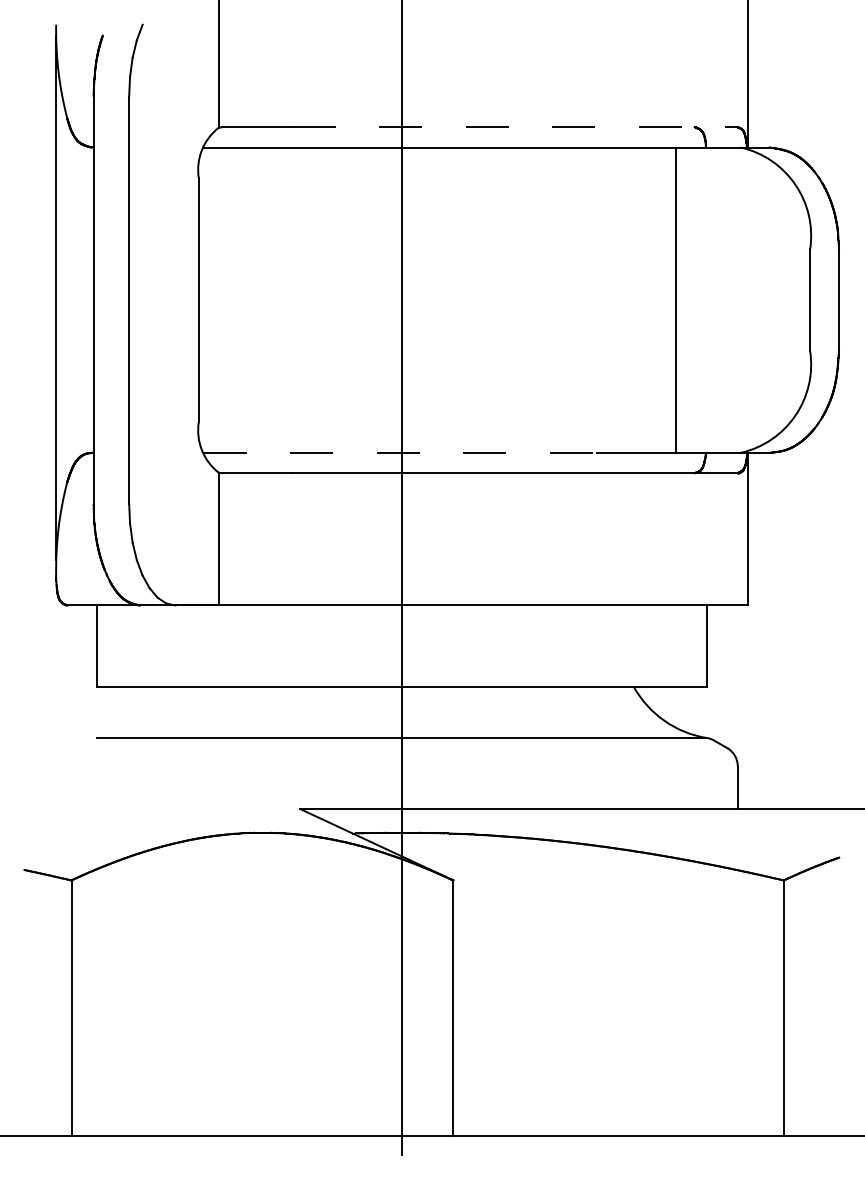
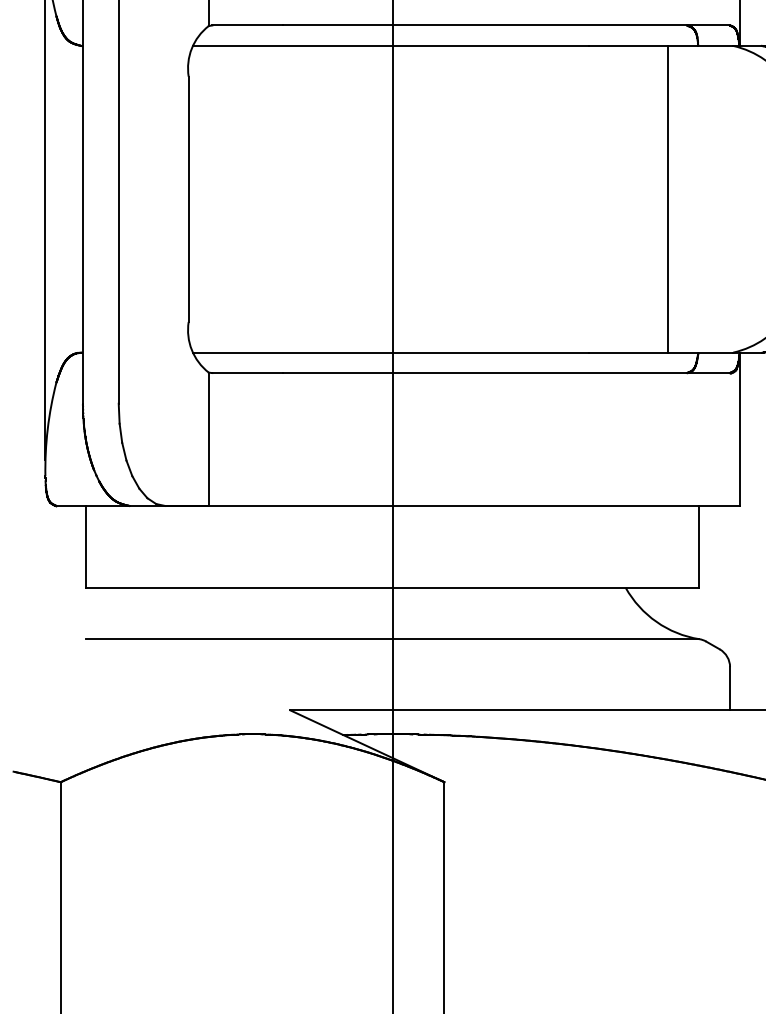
line: (515, 127) -> (506, 25), dashed -> solid
line: (400, 452) -> (391, 352), dashed -> solid

